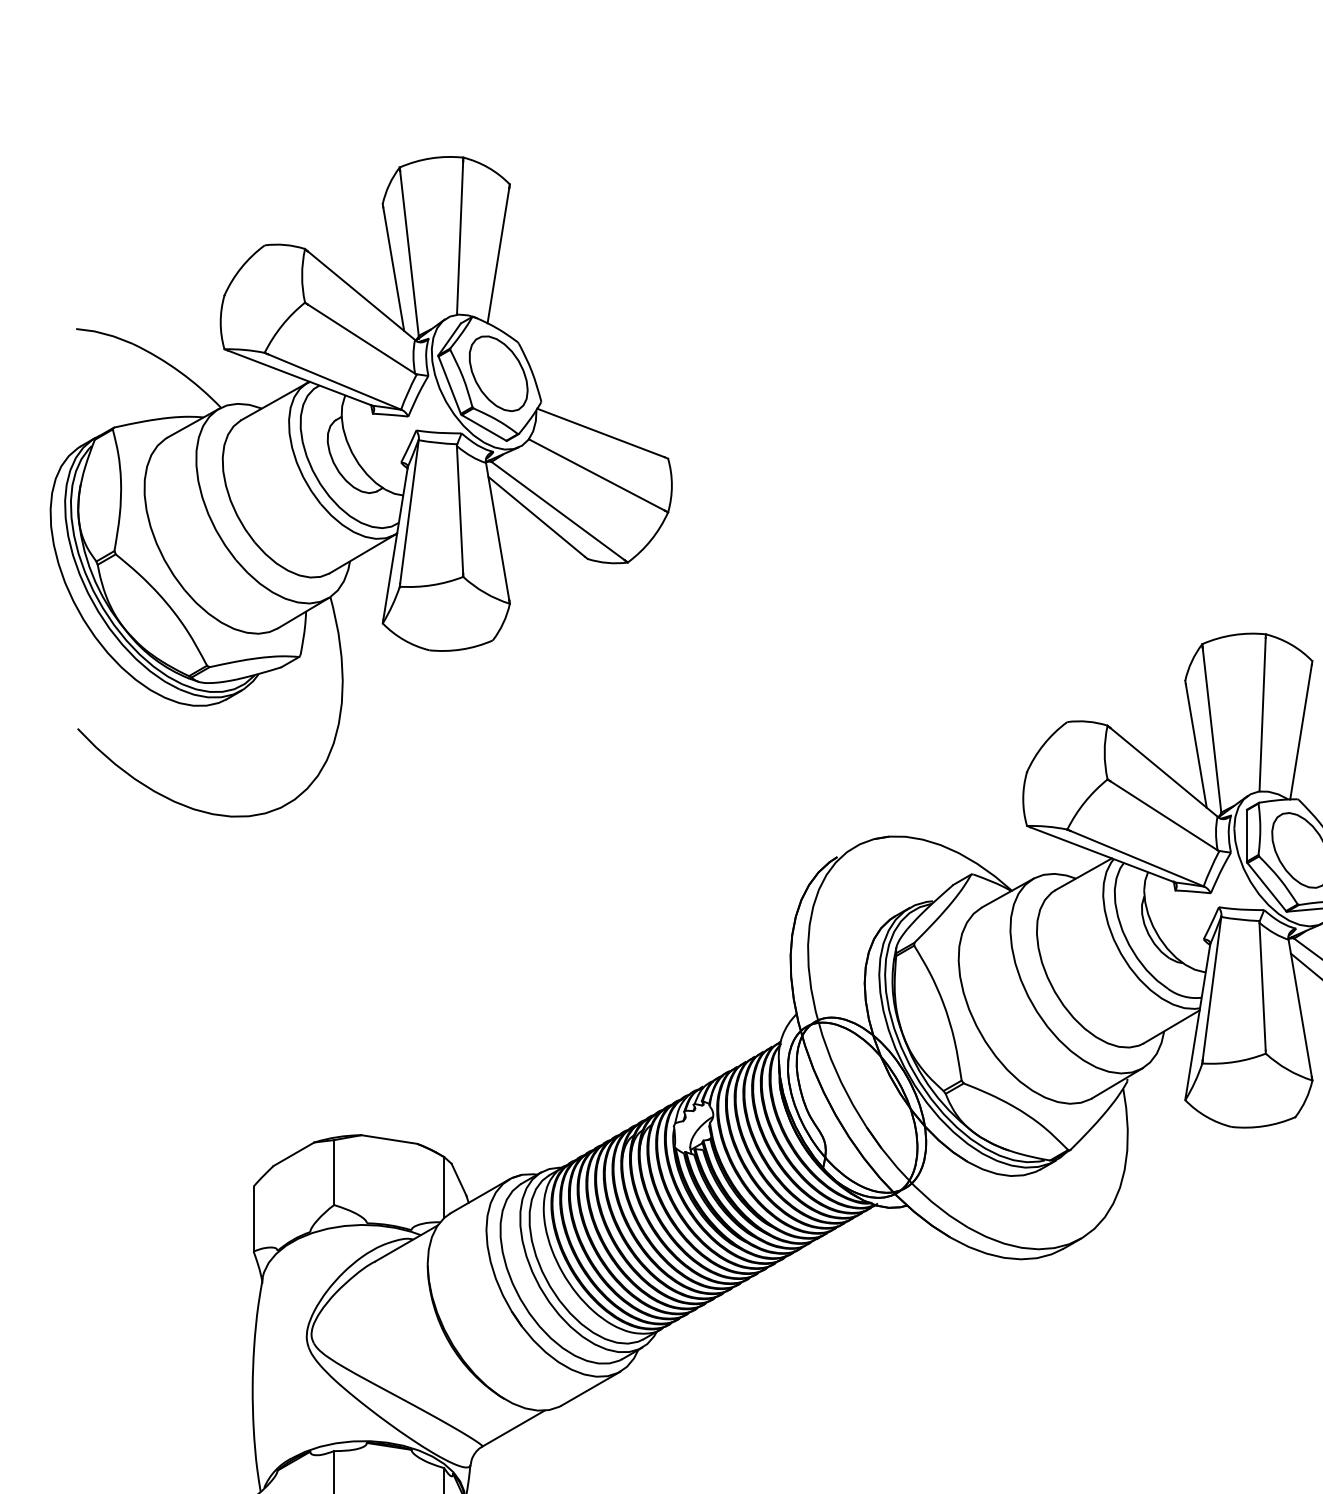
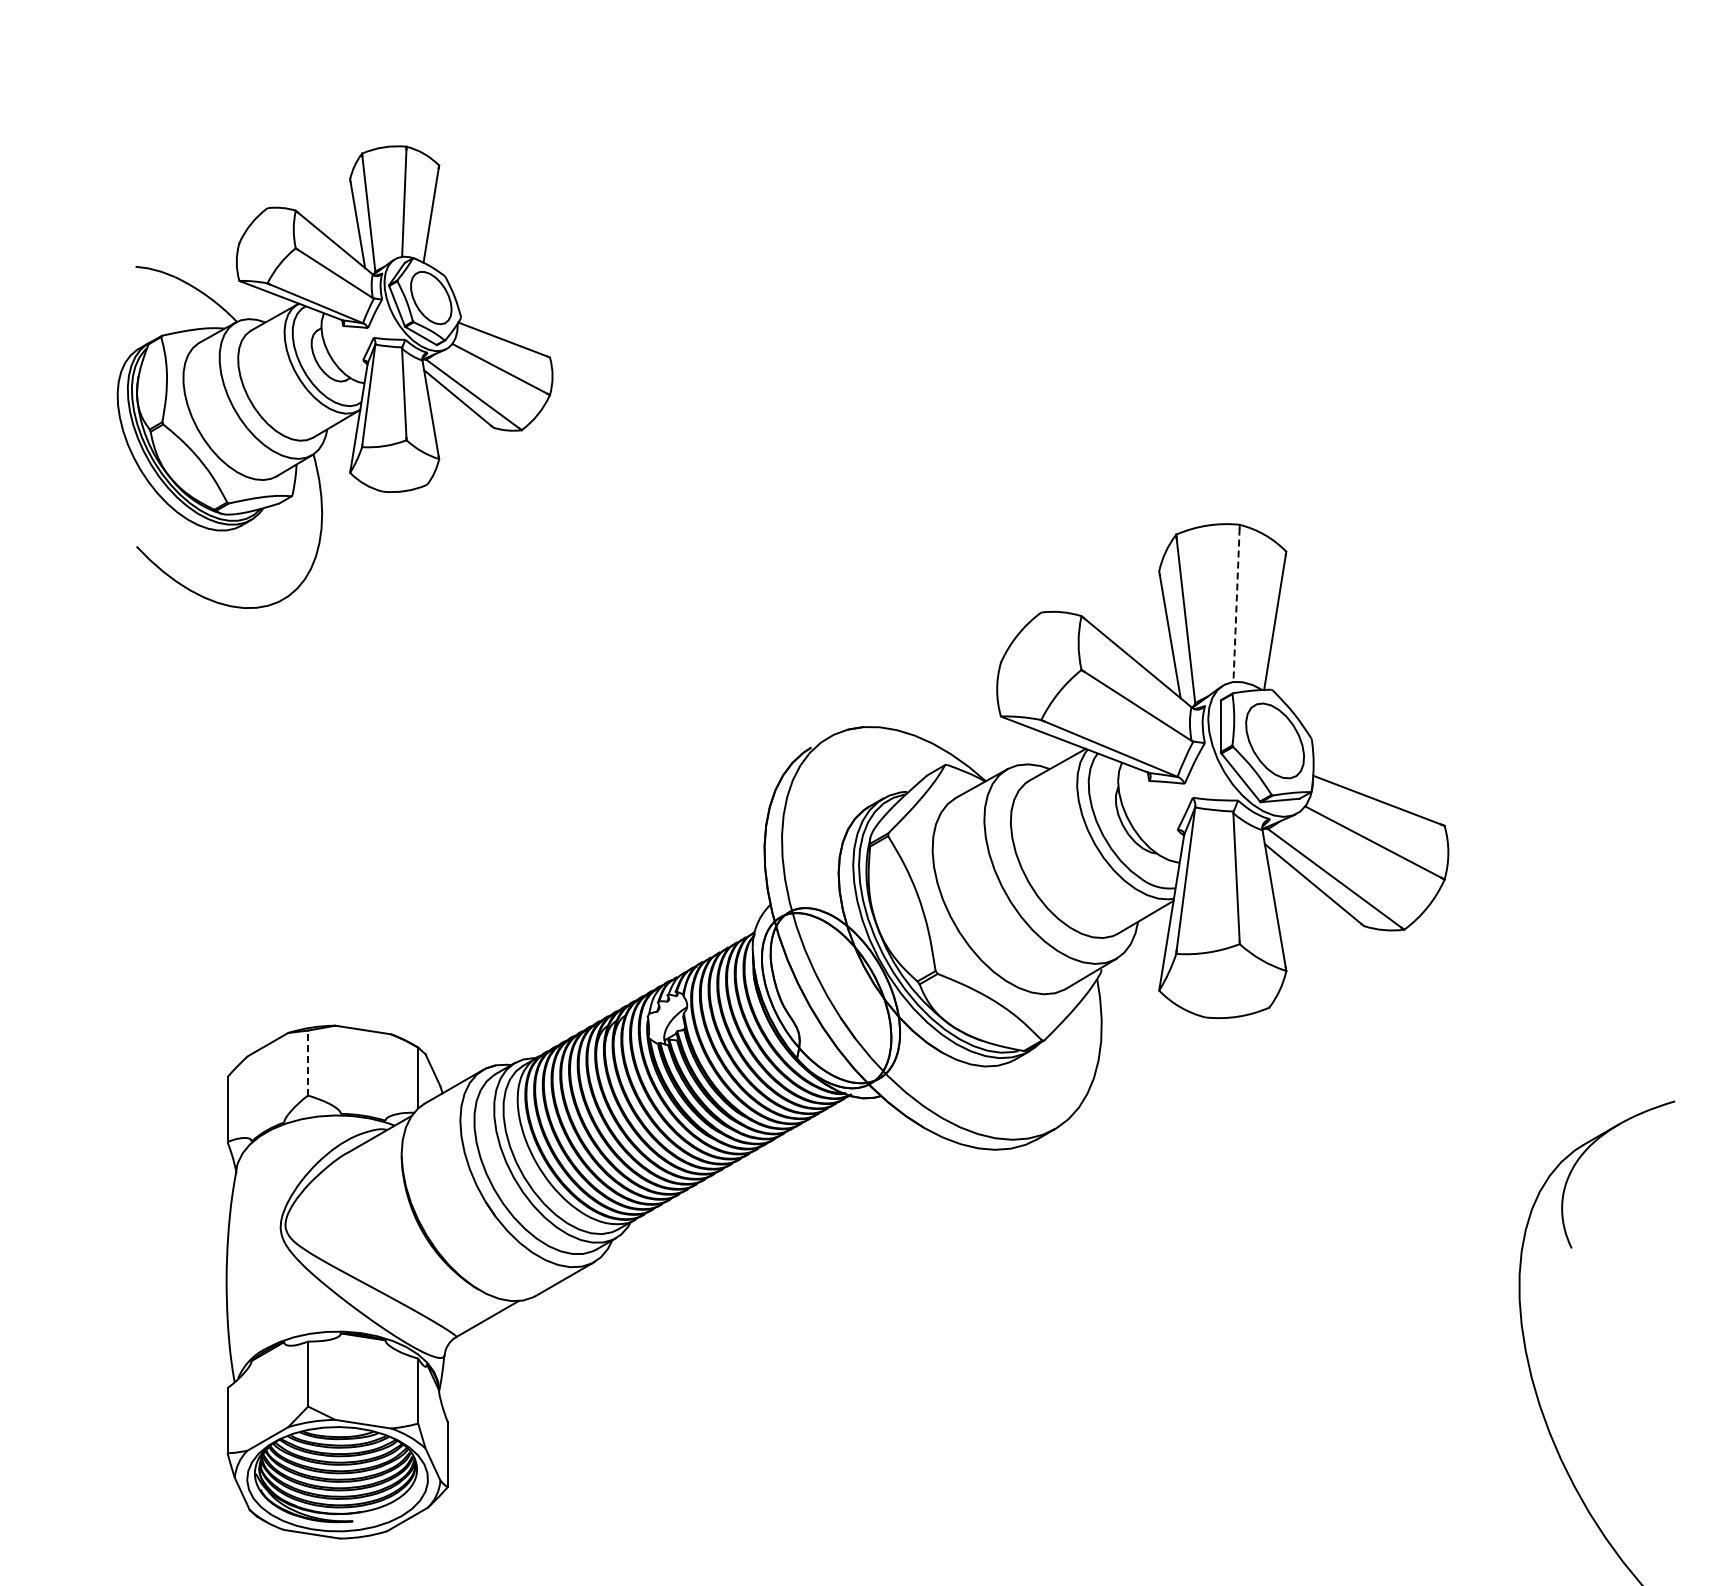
part: (360, 486) -> (334, 376), size x0.7
line: (1262, 715) -> (1236, 605), solid -> dashed
line: (334, 1172) -> (308, 1062), solid -> dashed

